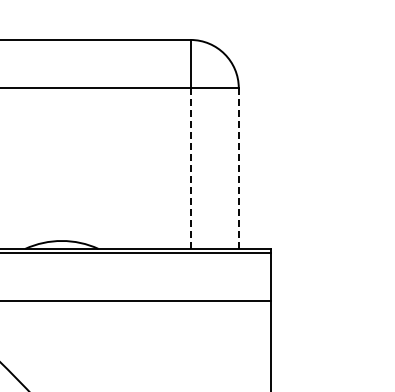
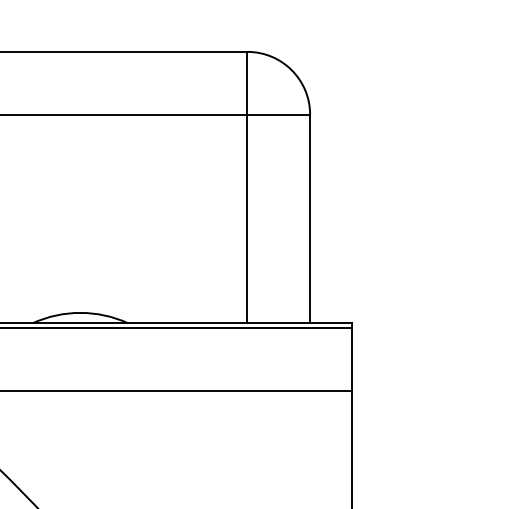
line: (190, 168) -> (247, 218), dashed -> solid
line: (238, 168) -> (309, 218), dashed -> solid

